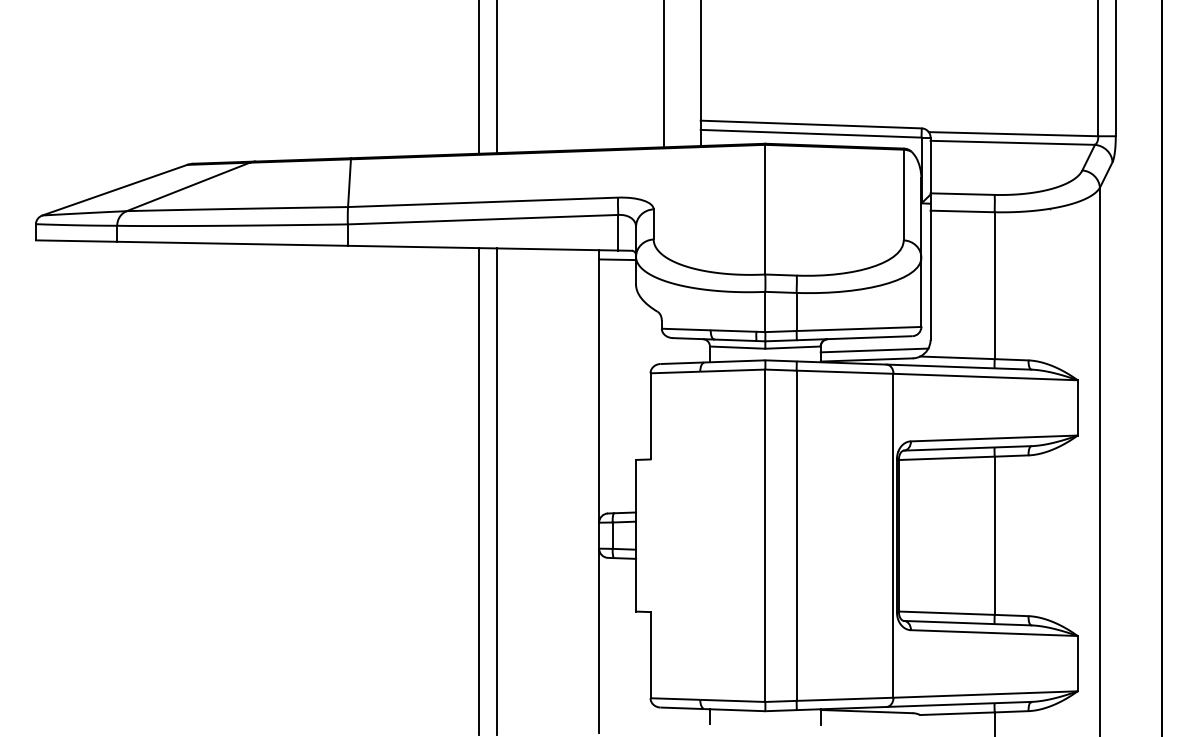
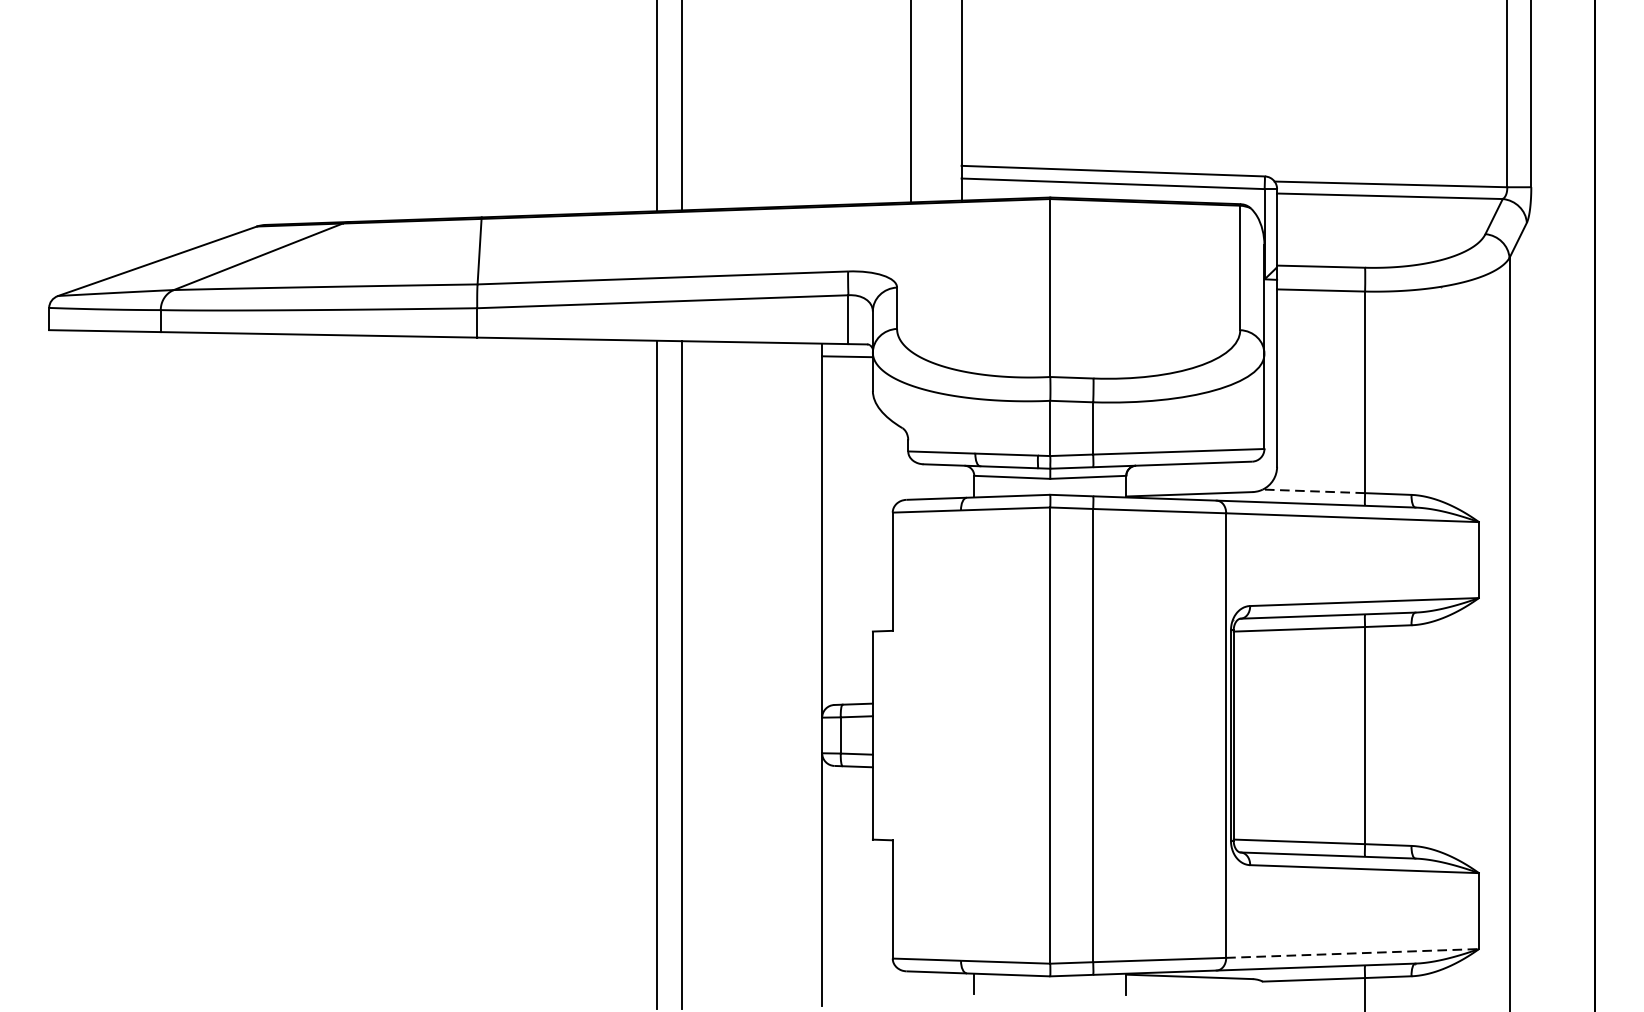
line: (874, 350) -> (1200, 481), removed
line: (956, 357) -> (1312, 490), solid -> dashed
line: (986, 694) -> (1353, 953), solid -> dashed

